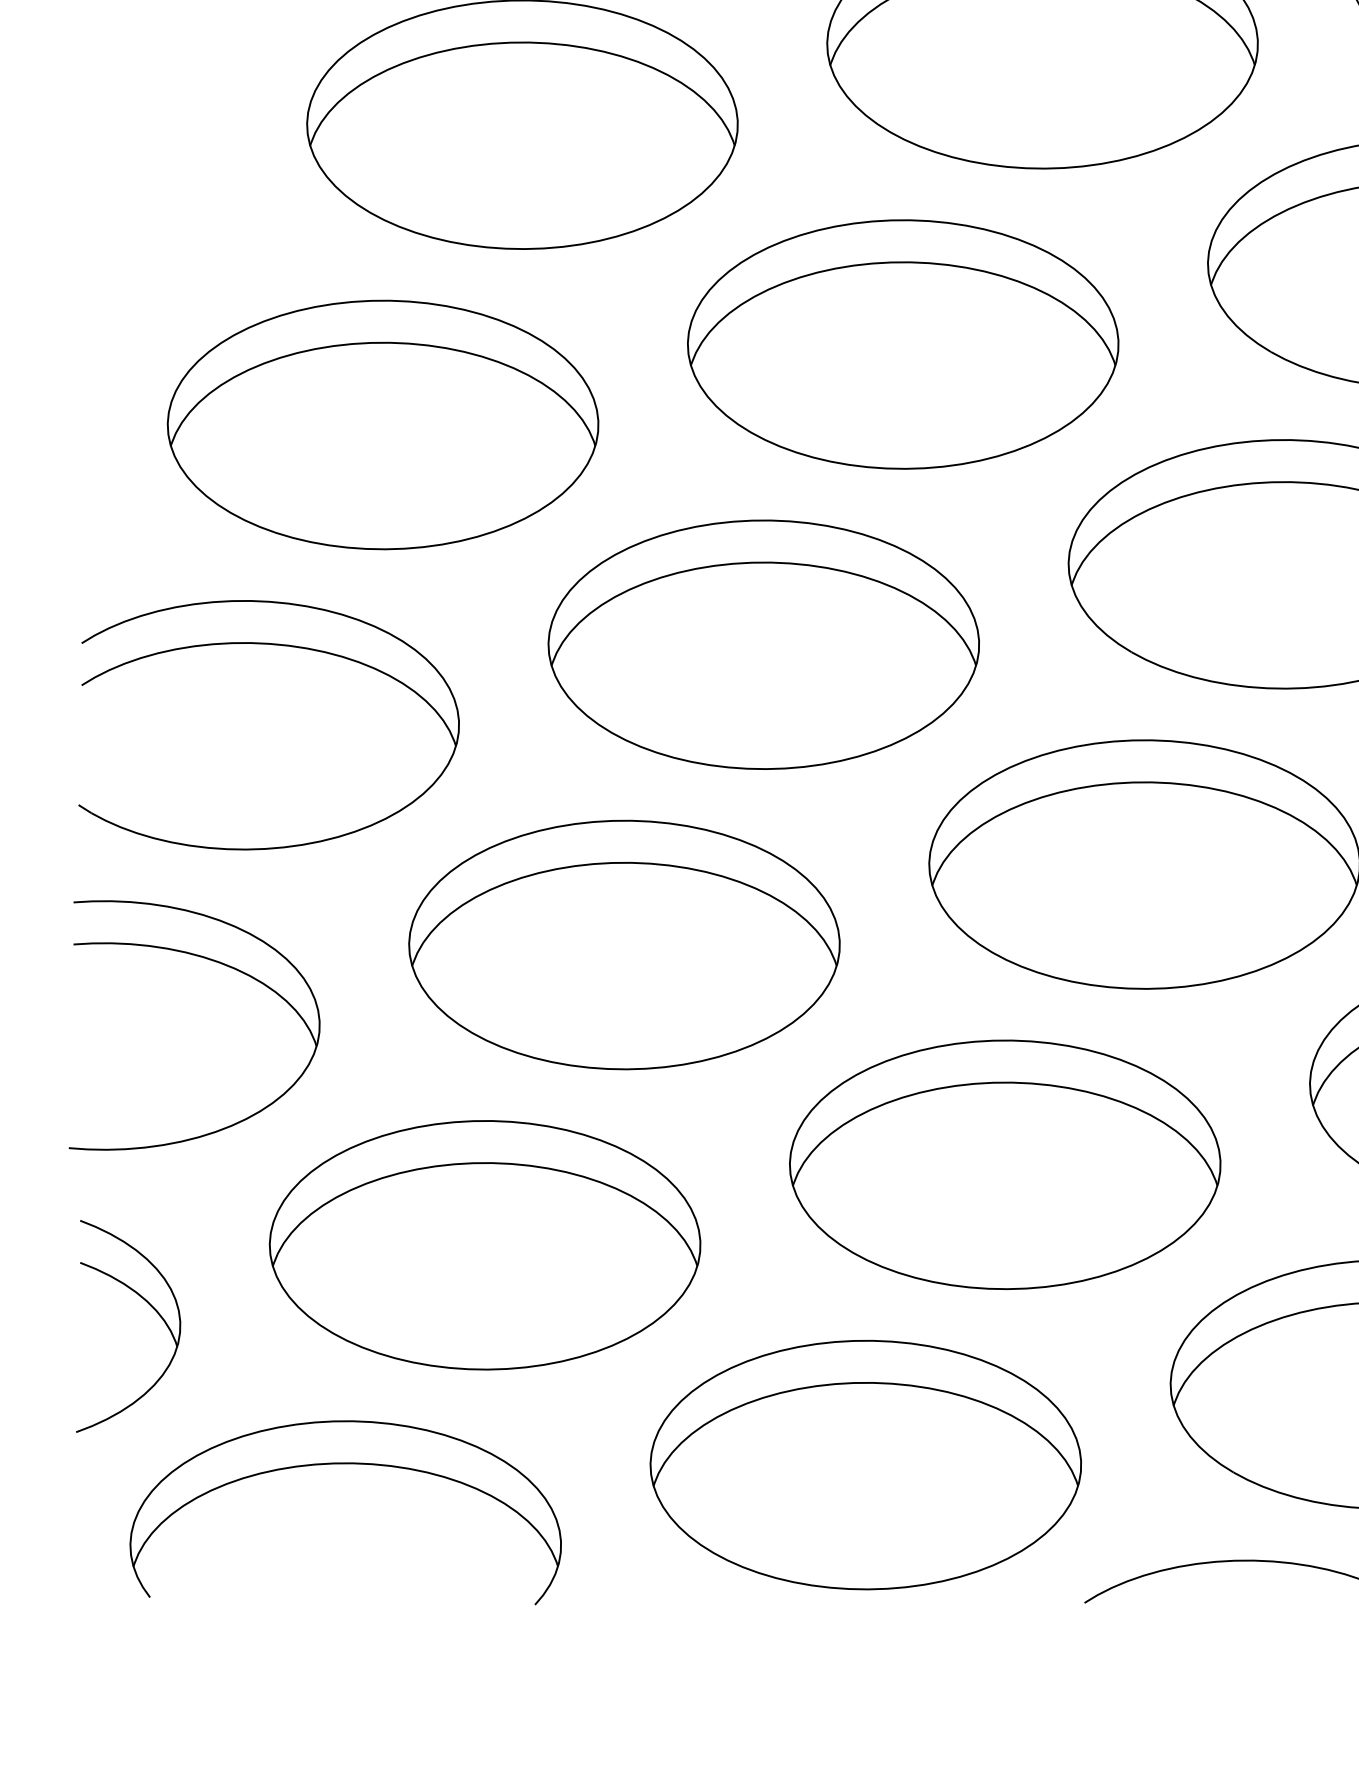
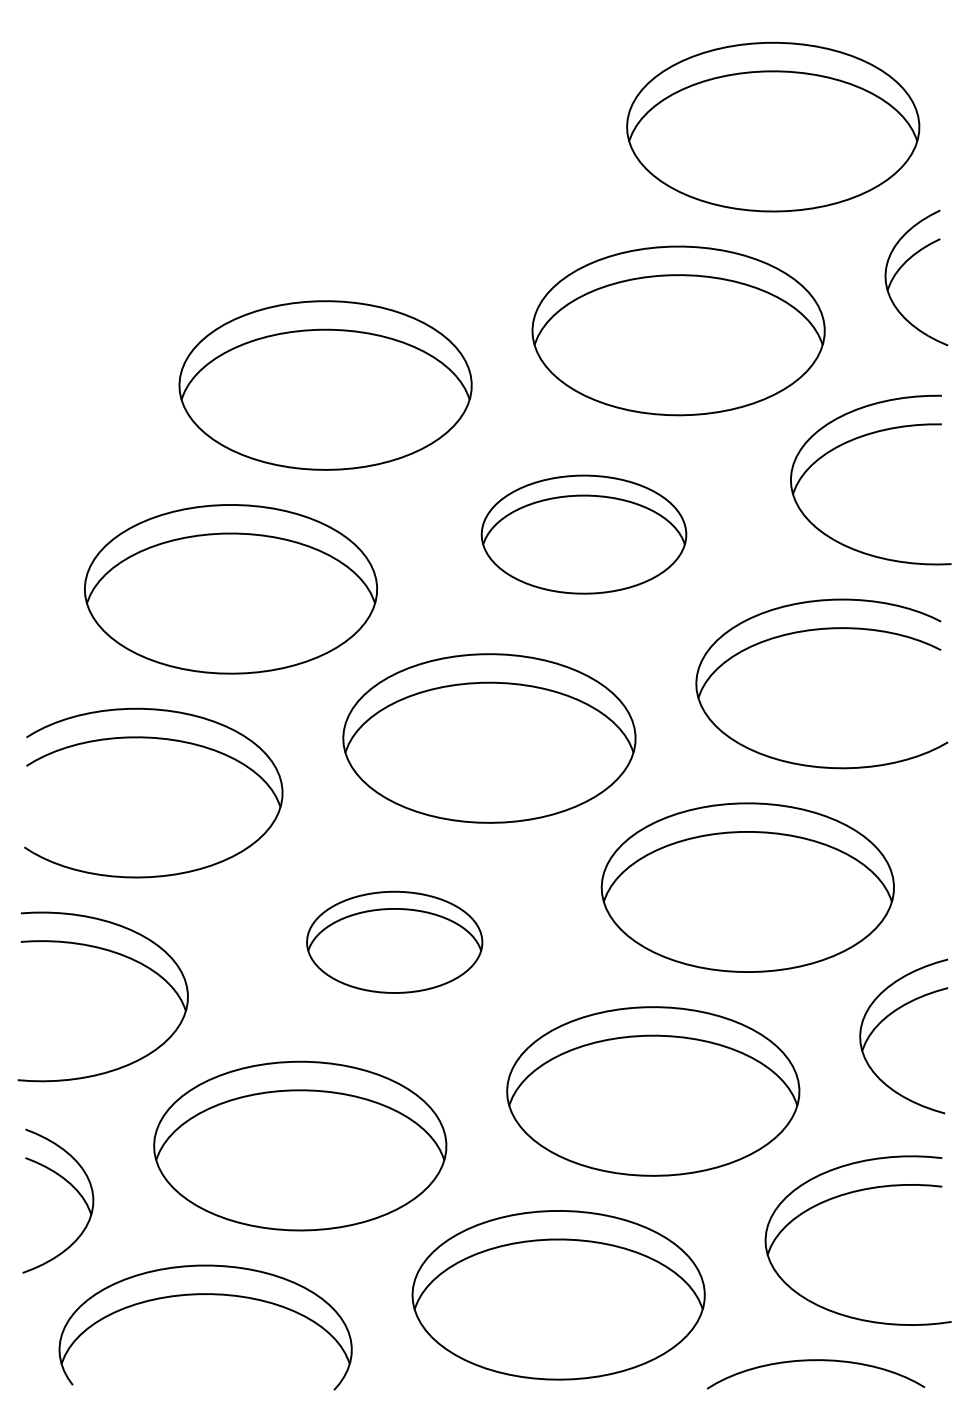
part: (902, 344) -> (583, 534), size x0.7
part: (623, 945) -> (394, 942), size x0.6

